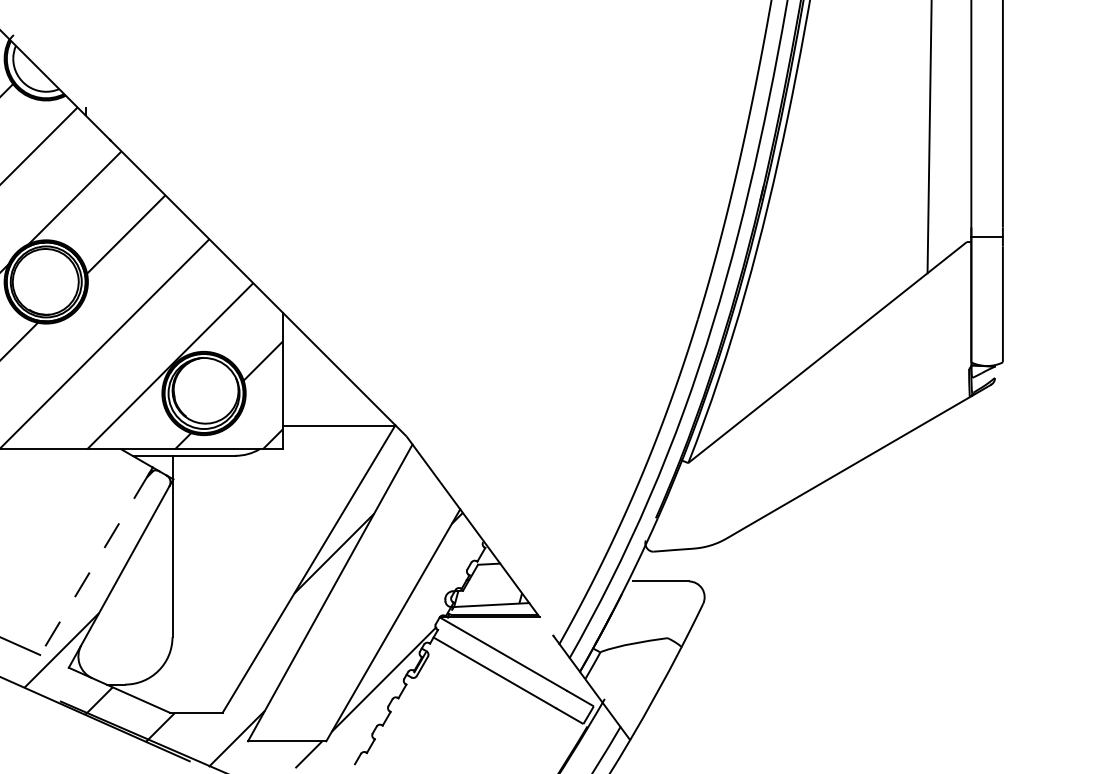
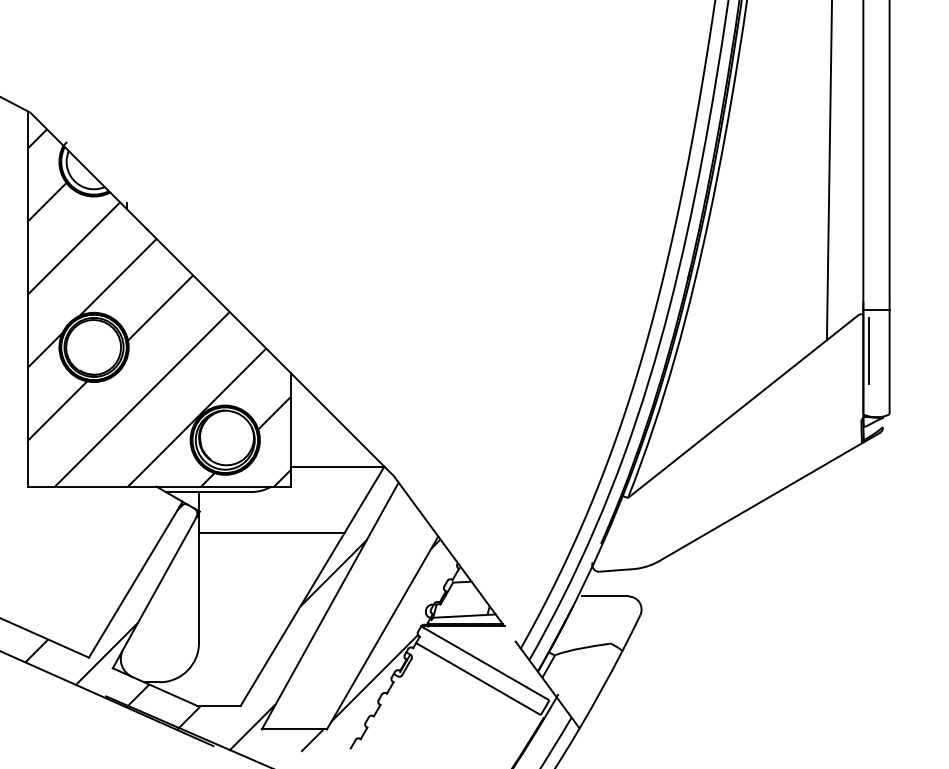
line: (977, 286) -> (868, 351), added
line: (259, 505) -> (271, 533), added
line: (94, 564) -> (134, 582), dashed -> solid

